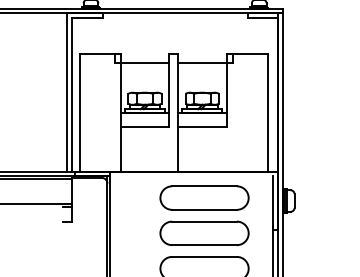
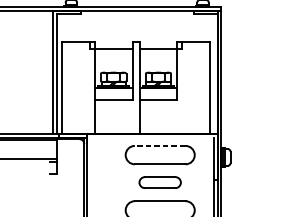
line: (204, 186) -> (160, 146), solid -> dashed
part: (204, 232) -> (160, 182), size x0.6

